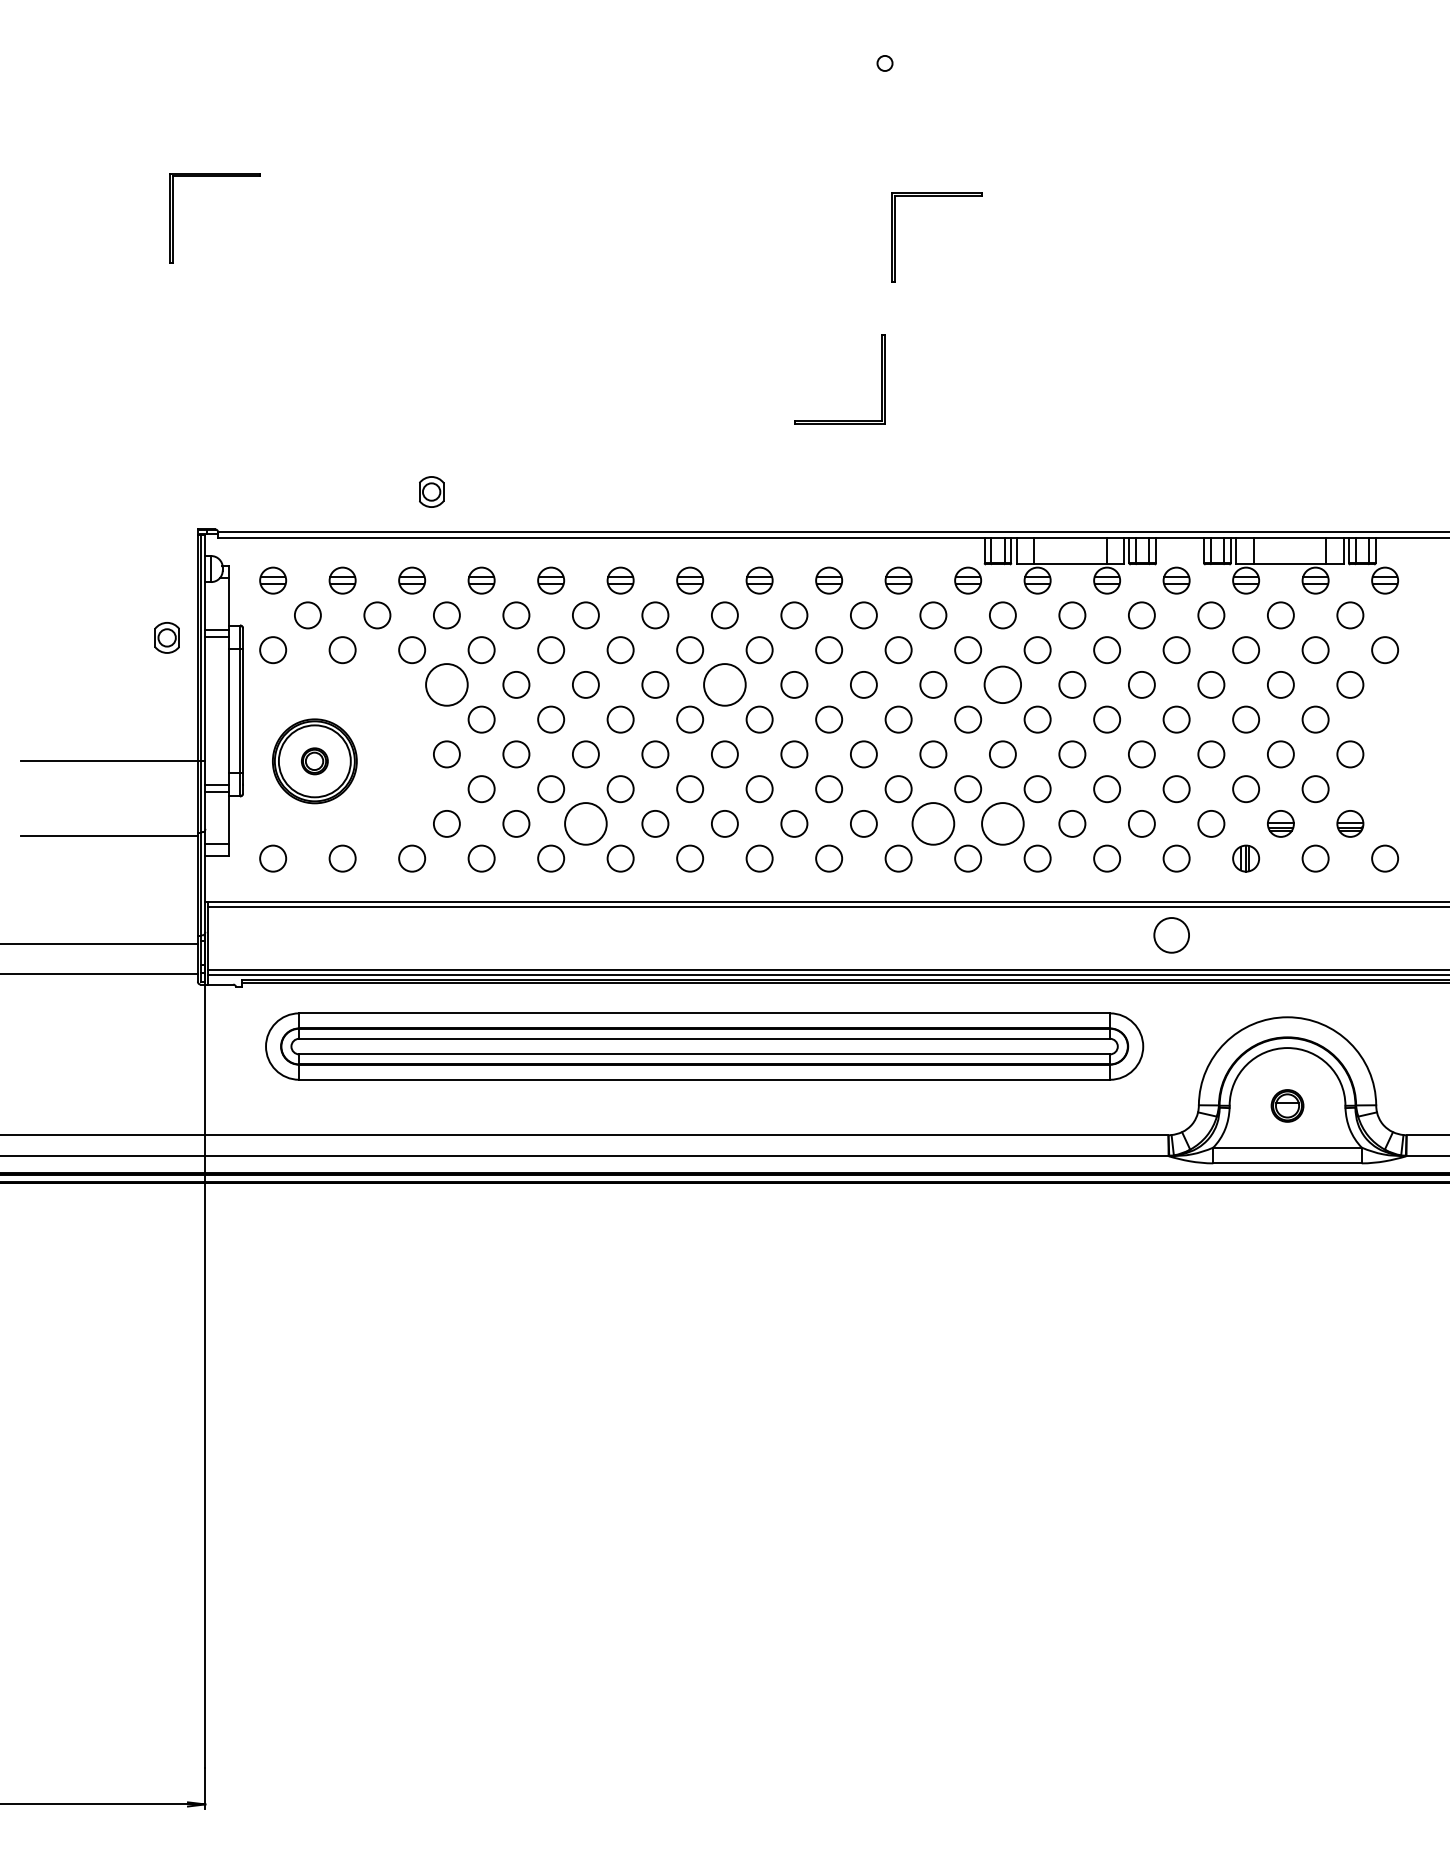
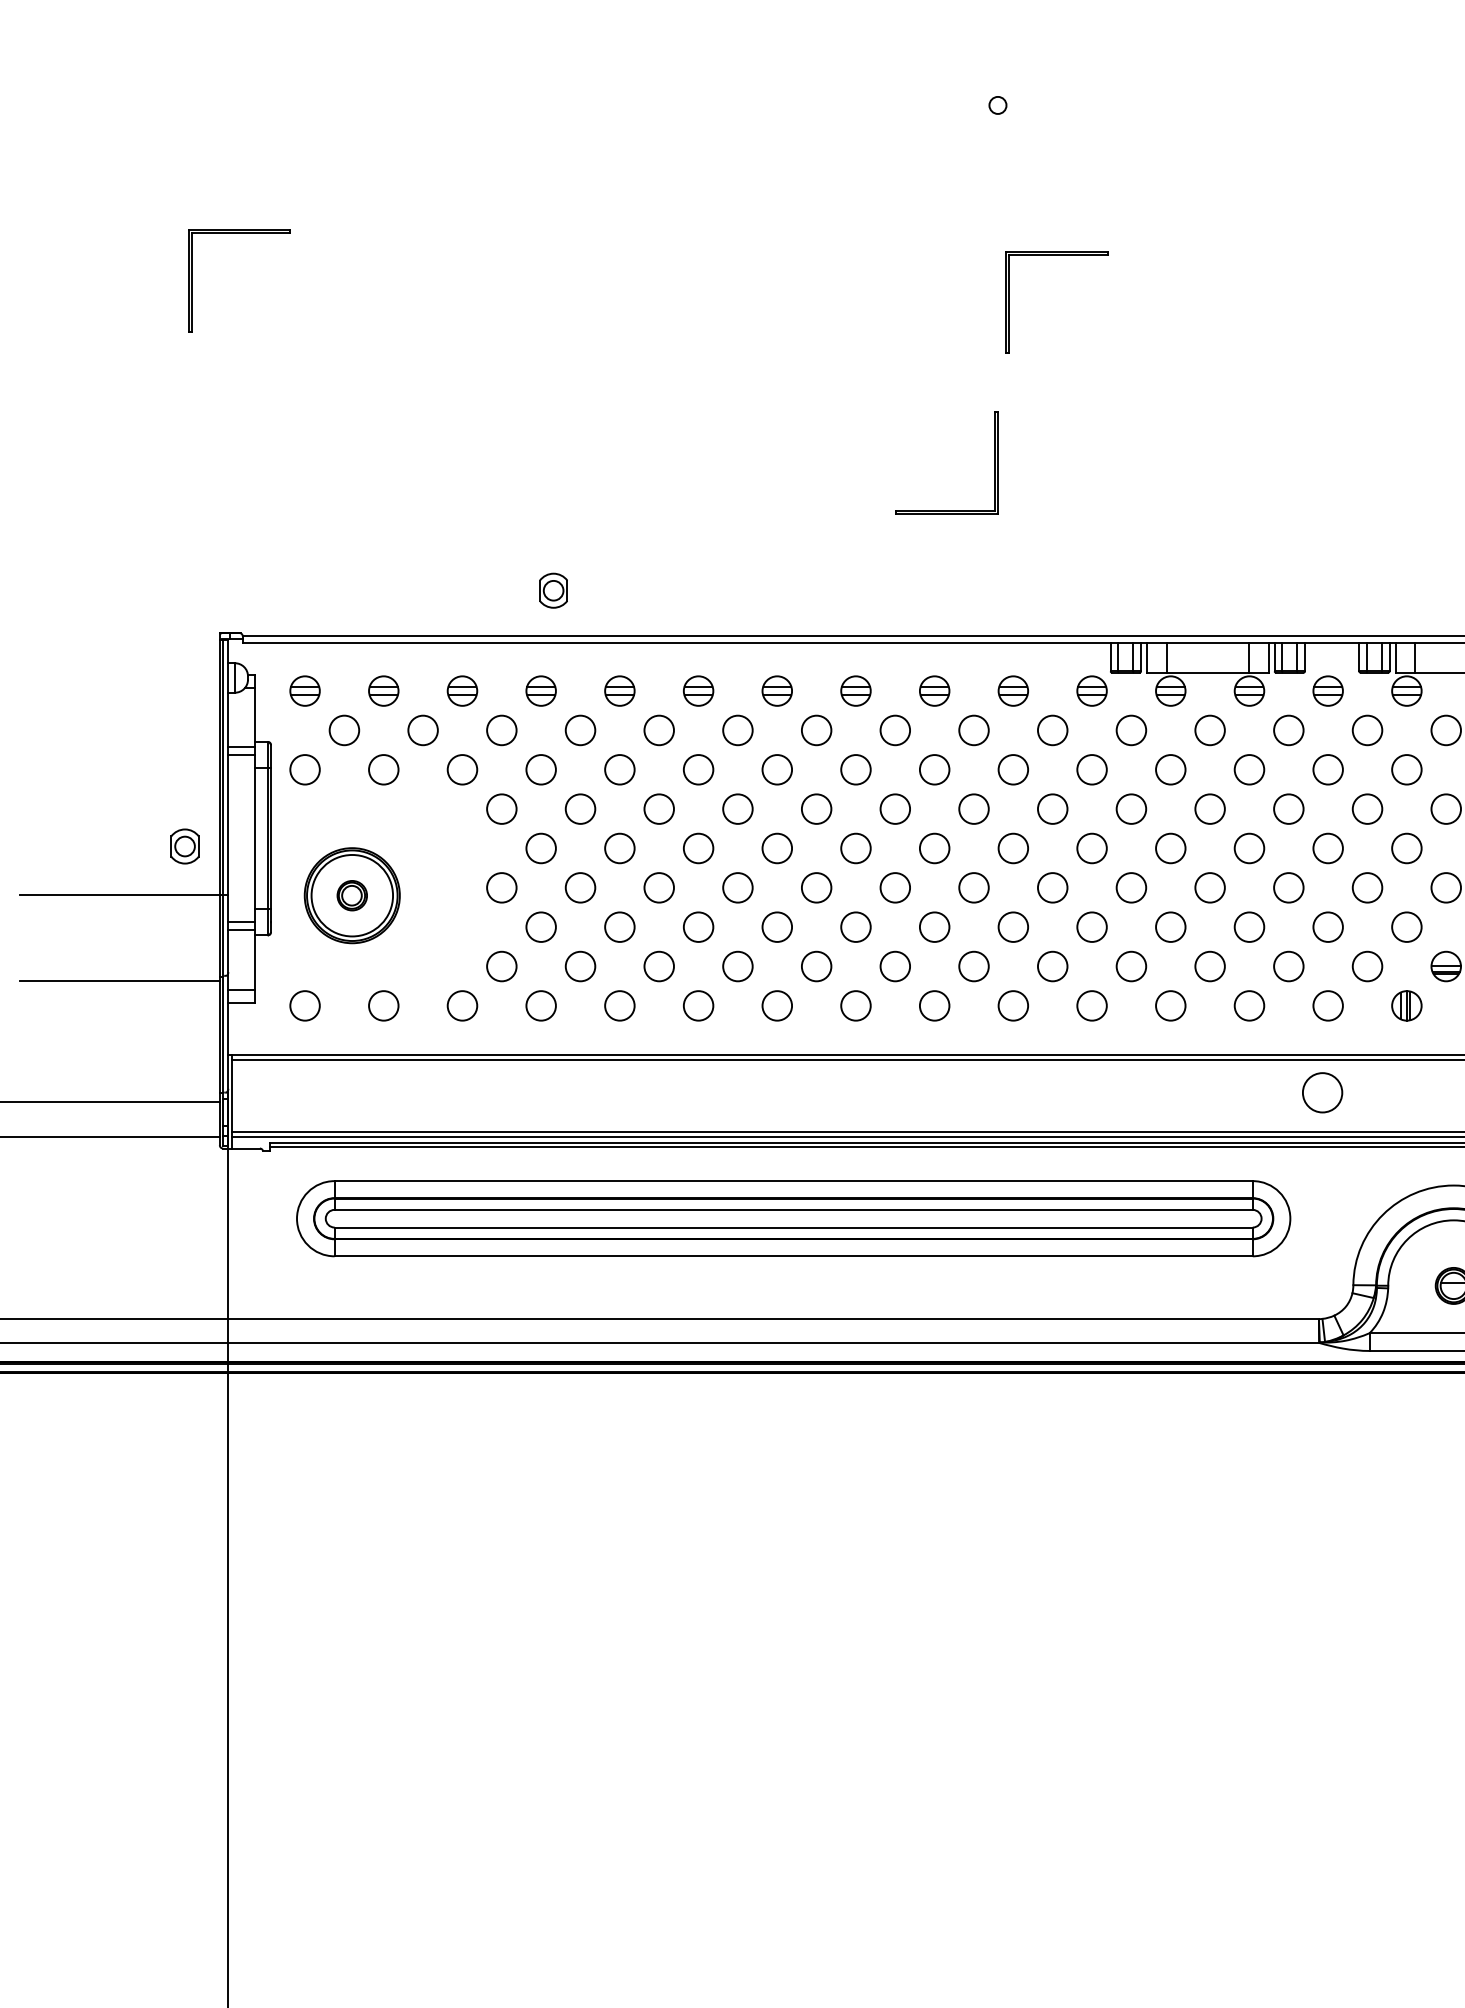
part: (431, 491) -> (553, 590), moved
part: (166, 637) -> (184, 846), moved
circle: (446, 684) -> (501, 808), size x0.62
circle: (724, 684) -> (816, 808), size x0.62
circle: (1002, 684) -> (1130, 808), size x0.71
circle: (585, 823) -> (658, 966), size x0.62
circle: (933, 823) -> (1052, 966), size x0.62
circle: (1002, 823) -> (1130, 966), size x0.62

